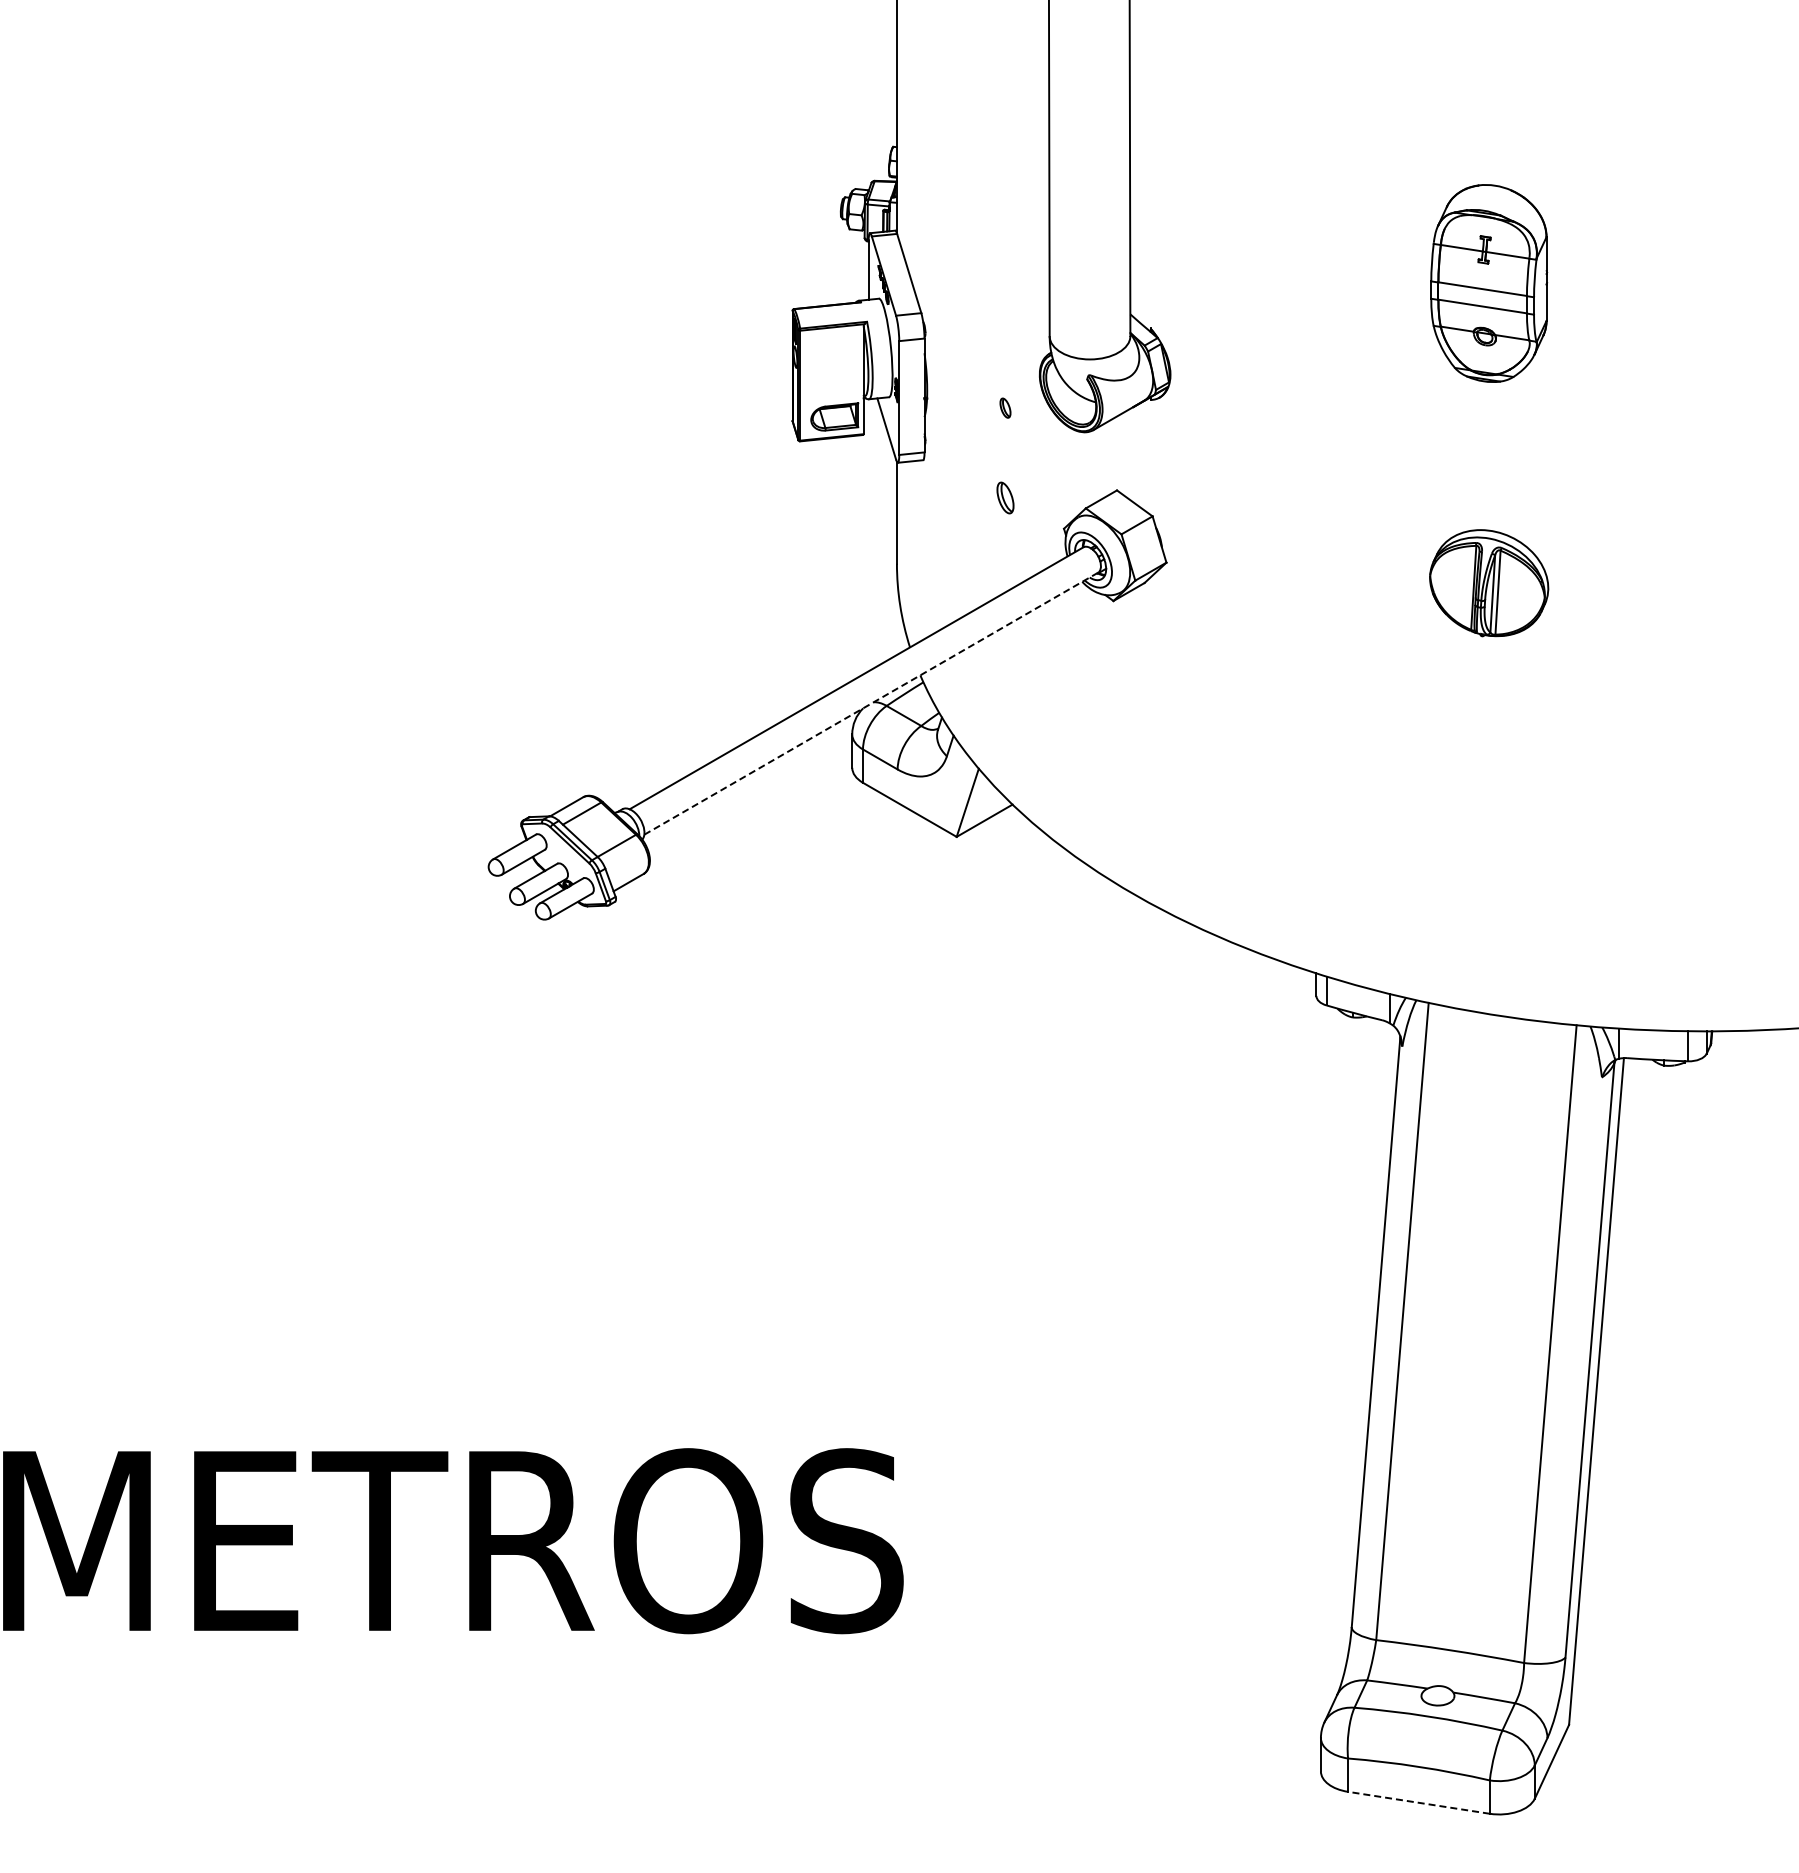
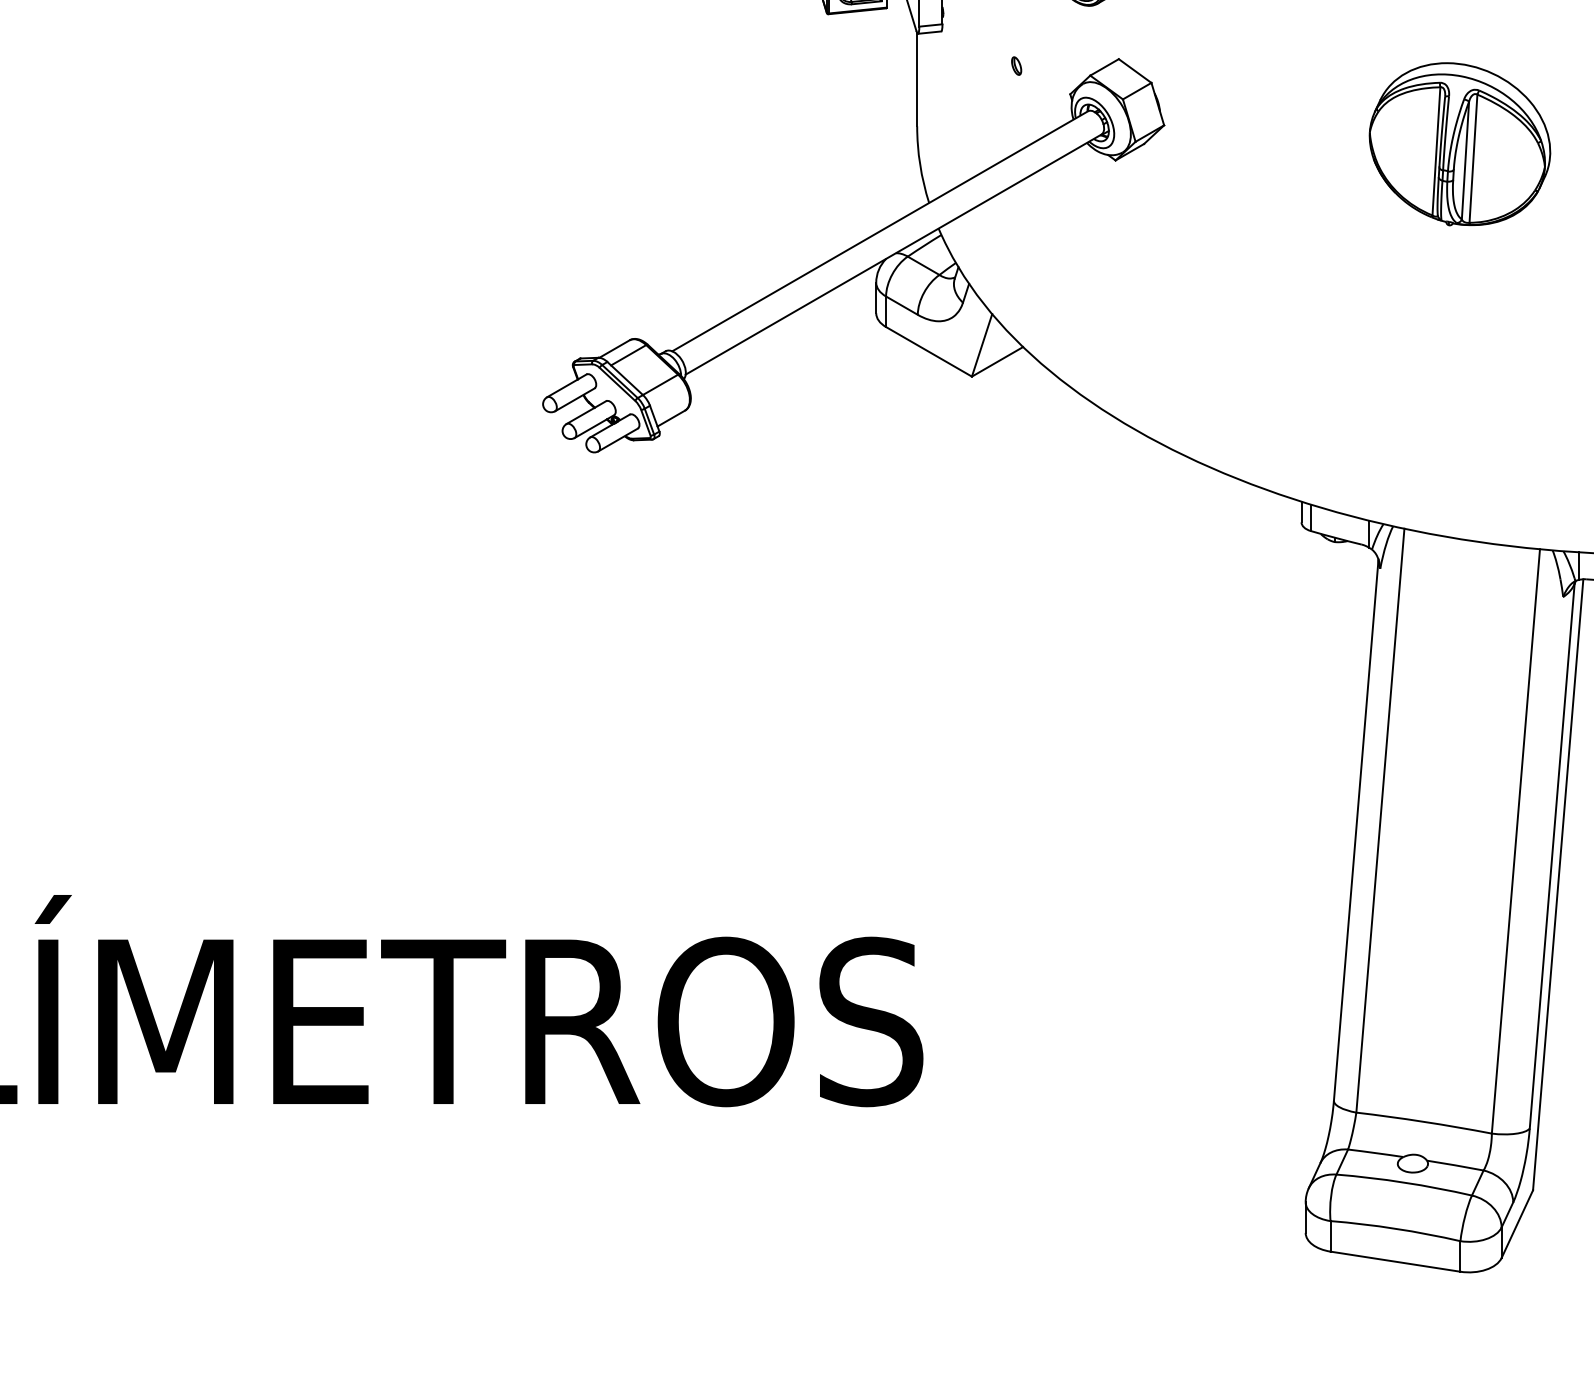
part: (1005, 497) -> (1016, 65), size x0.62
part: (1488, 582) -> (1459, 143), size x1.67
line: (871, 703) -> (893, 254), dashed -> solid
line: (1418, 1802) -> (1395, 1261), dashed -> solid

